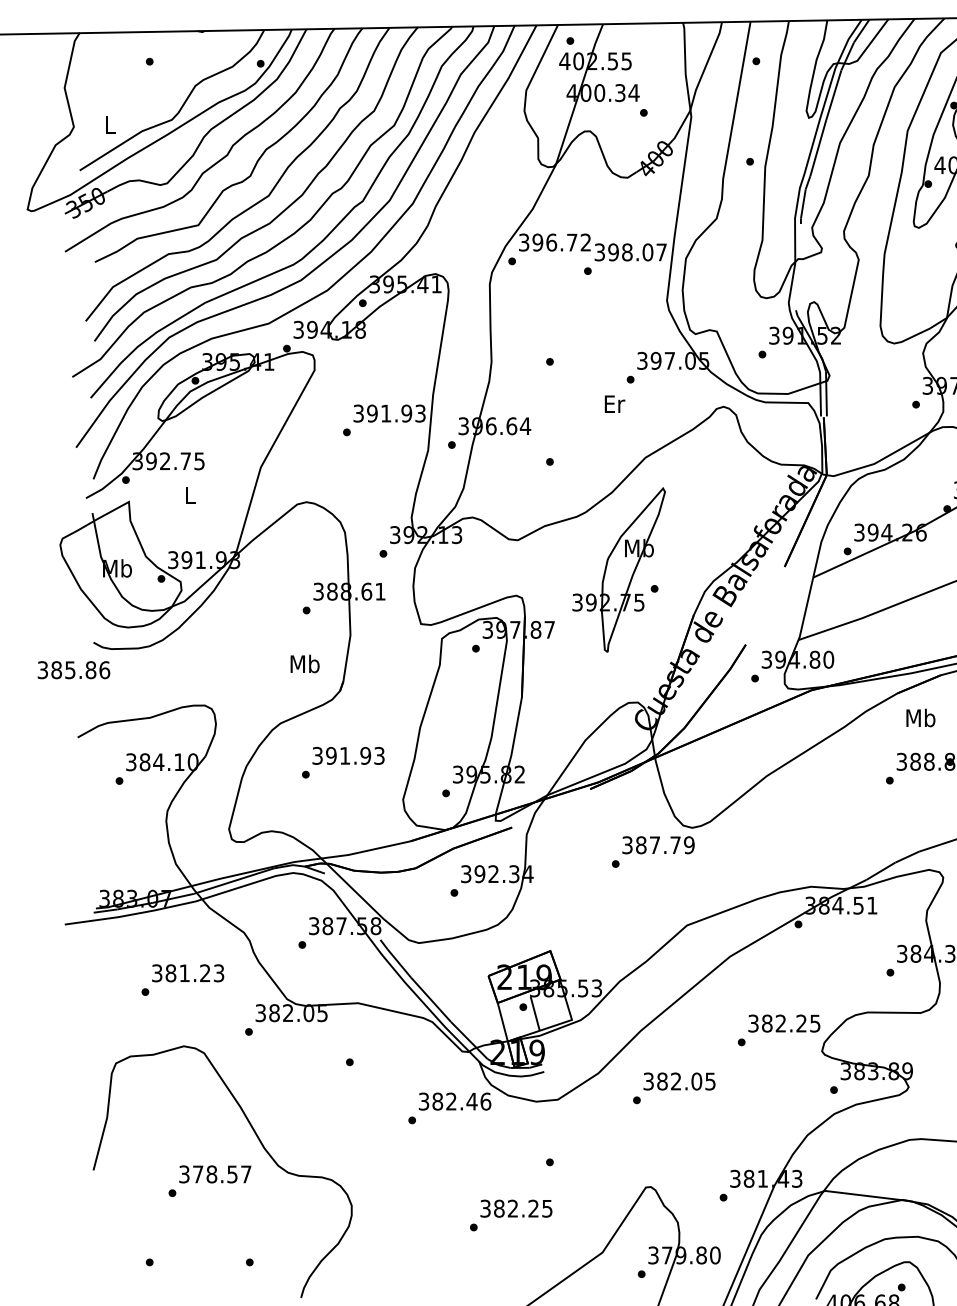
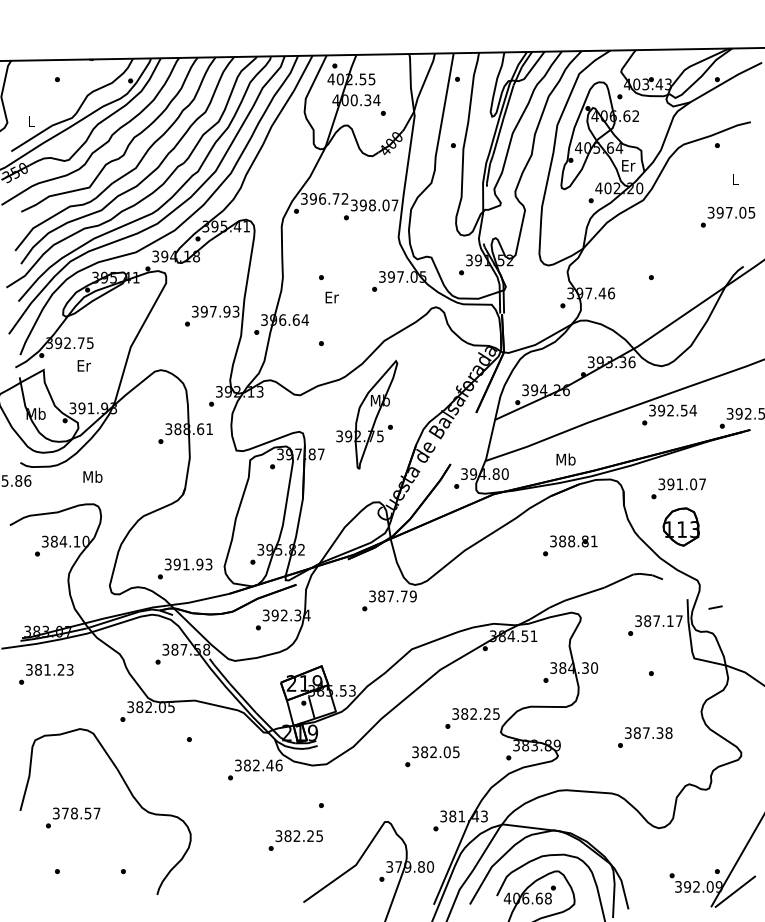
text: (613, 404) -> (331, 297), moved
text: (386, 413) -> (213, 311), 391.93 -> 397.93
text: (190, 495) -> (84, 365), L -> Er
text: (304, 663) -> (92, 476), moved
text: (920, 717) -> (565, 459), moved
text: (343, 761) -> (185, 568), moved
text: (183, 980) -> (46, 674), moved
text: (674, 1087) -> (432, 756), moved
text: (210, 1180) -> (73, 817), moved

